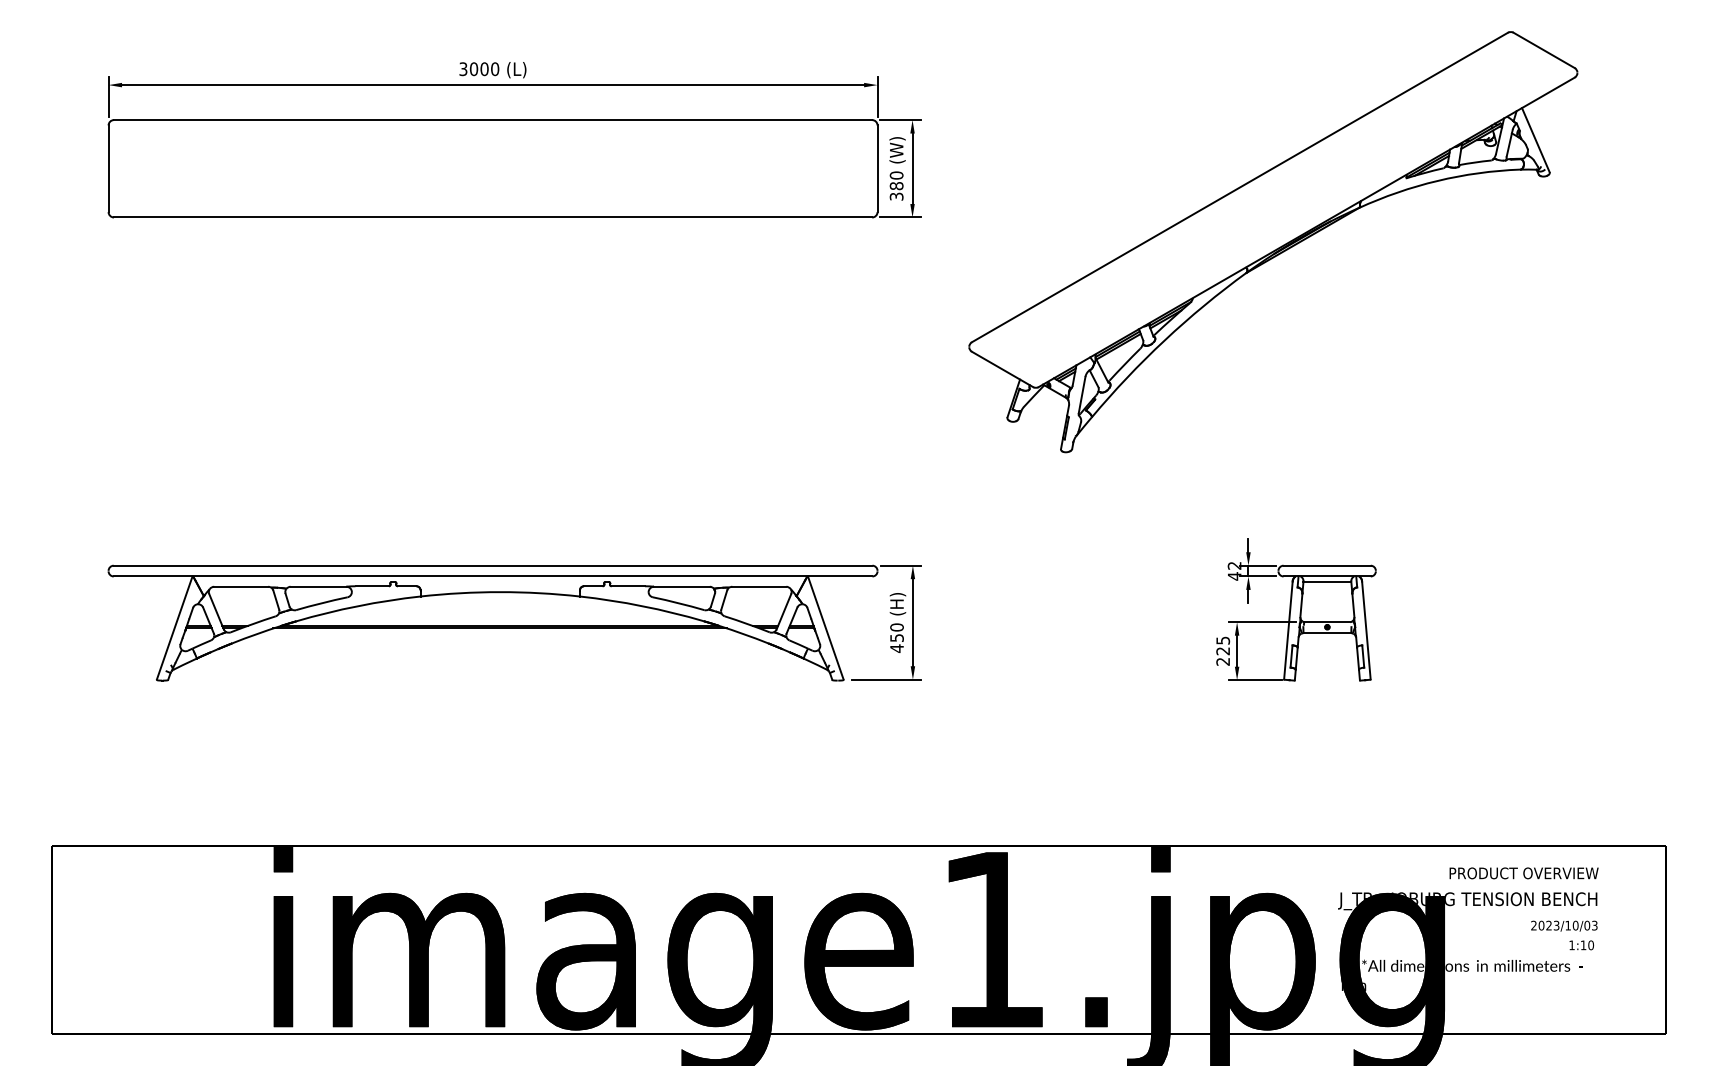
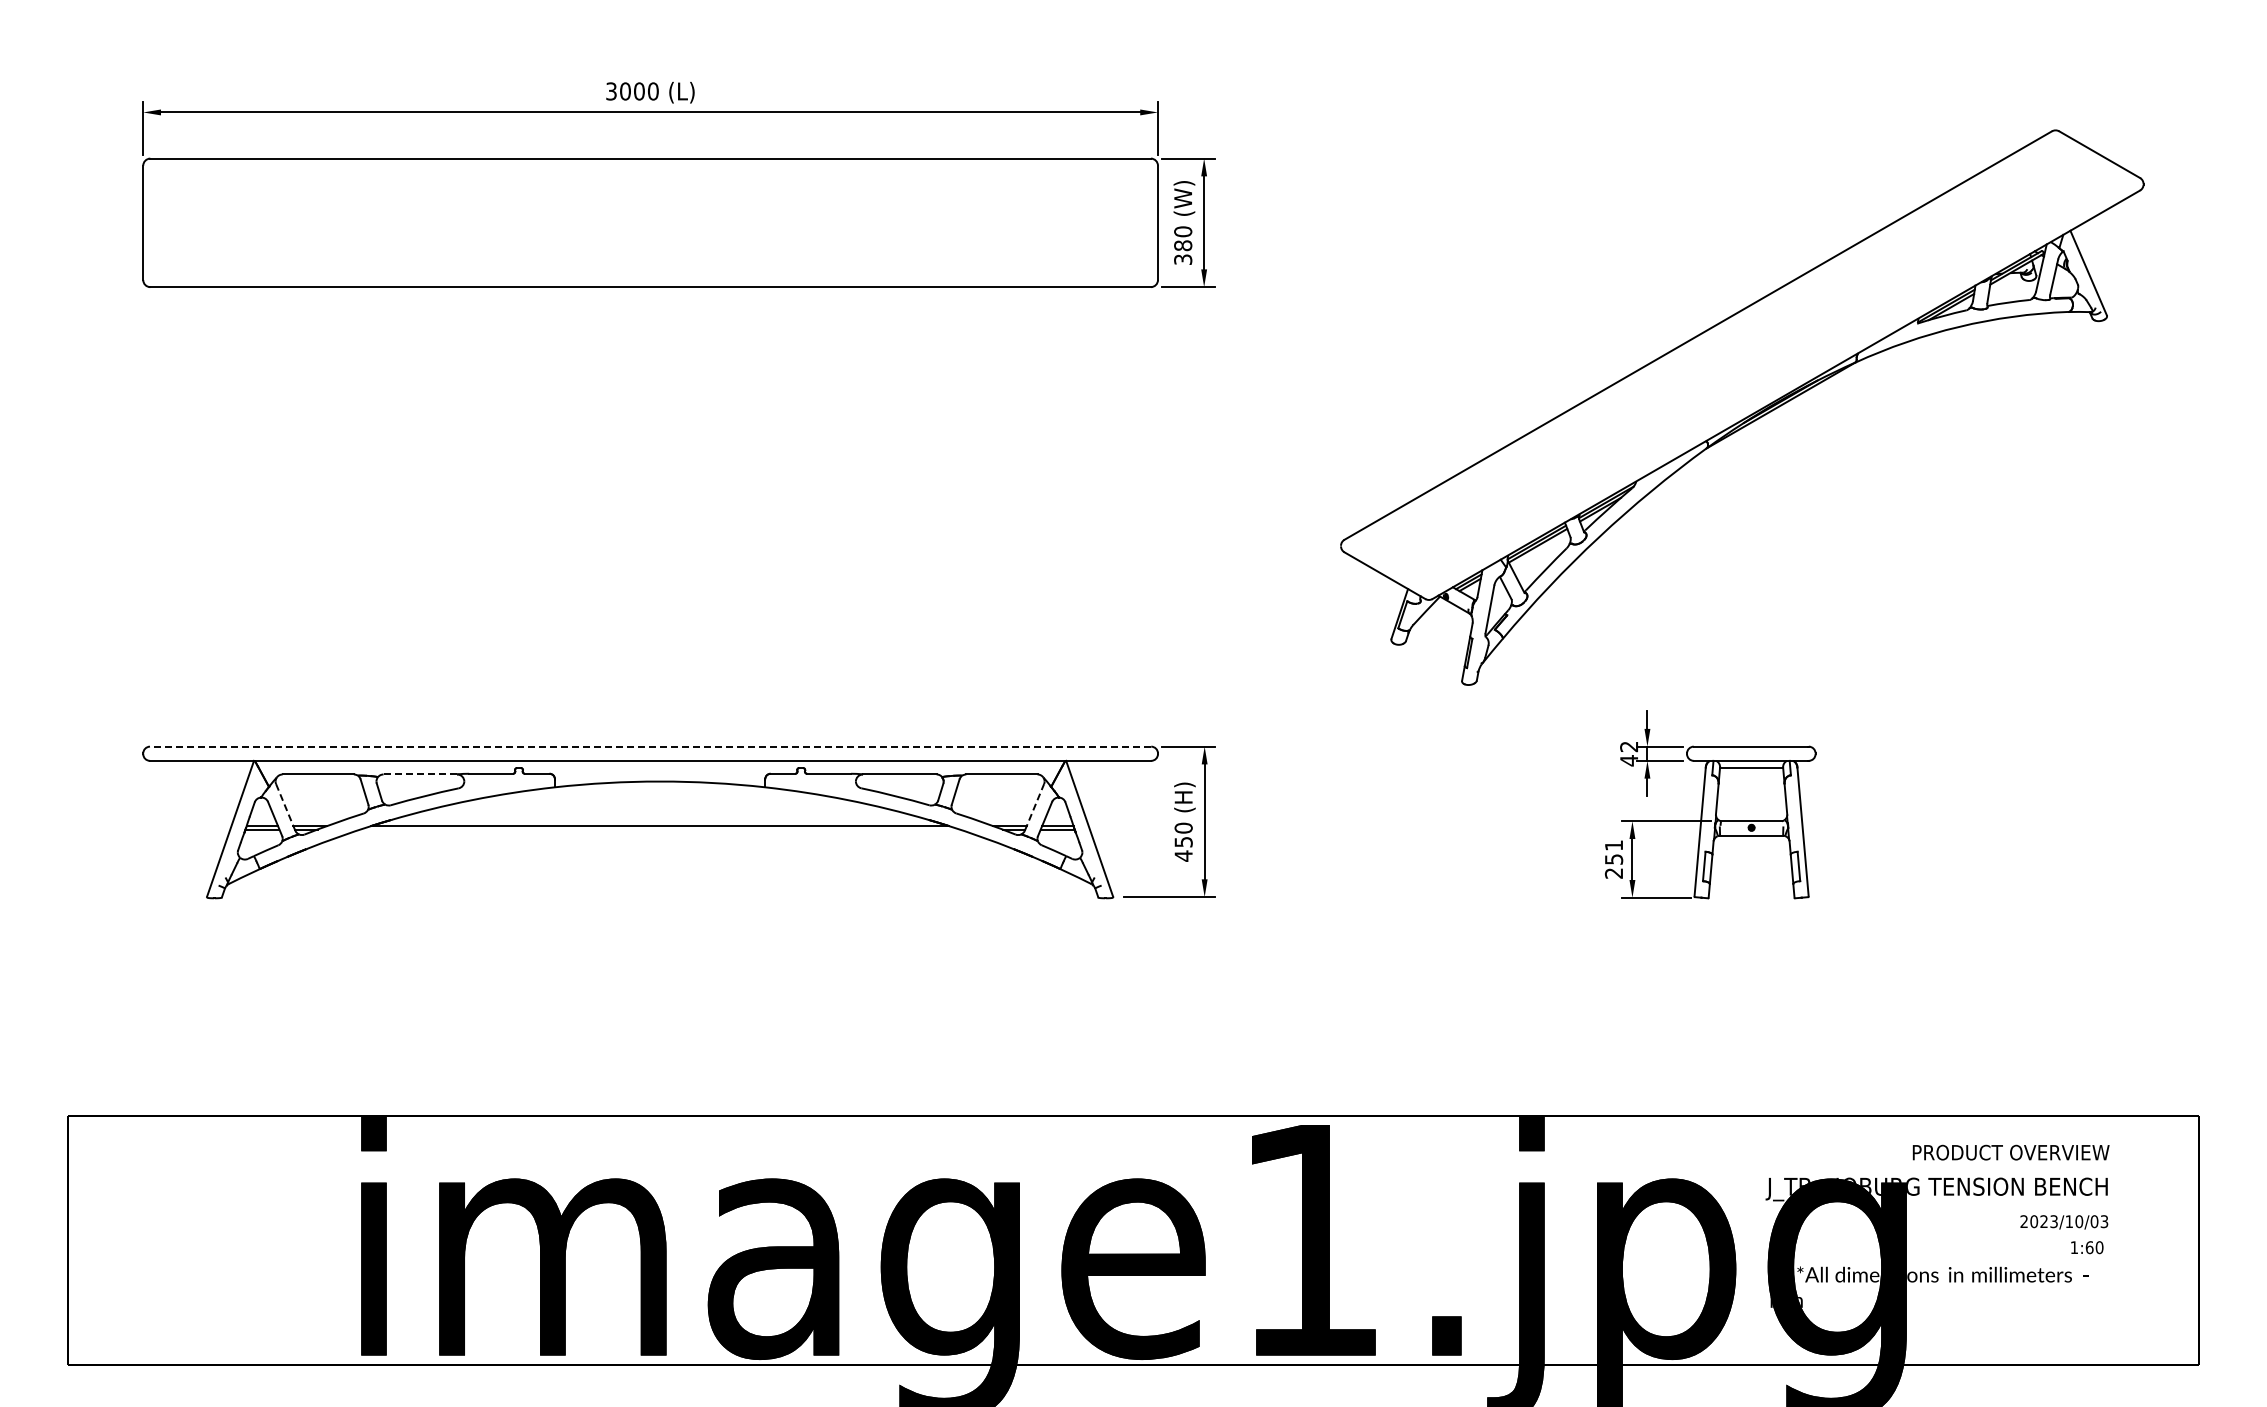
part: (1273, 242) -> (1742, 407), moved
line: (492, 565) -> (650, 746), solid -> dashed
line: (318, 586) -> (420, 774), solid -> dashed
line: (216, 611) -> (285, 807), solid -> dashed
line: (783, 611) -> (1034, 806), solid -> dashed
line: (499, 628) -> (659, 829), removed
text: (1222, 645) -> (1613, 852), 225 -> 251
text: (1583, 945) -> (2089, 1247), 1:10 -> 1:60

